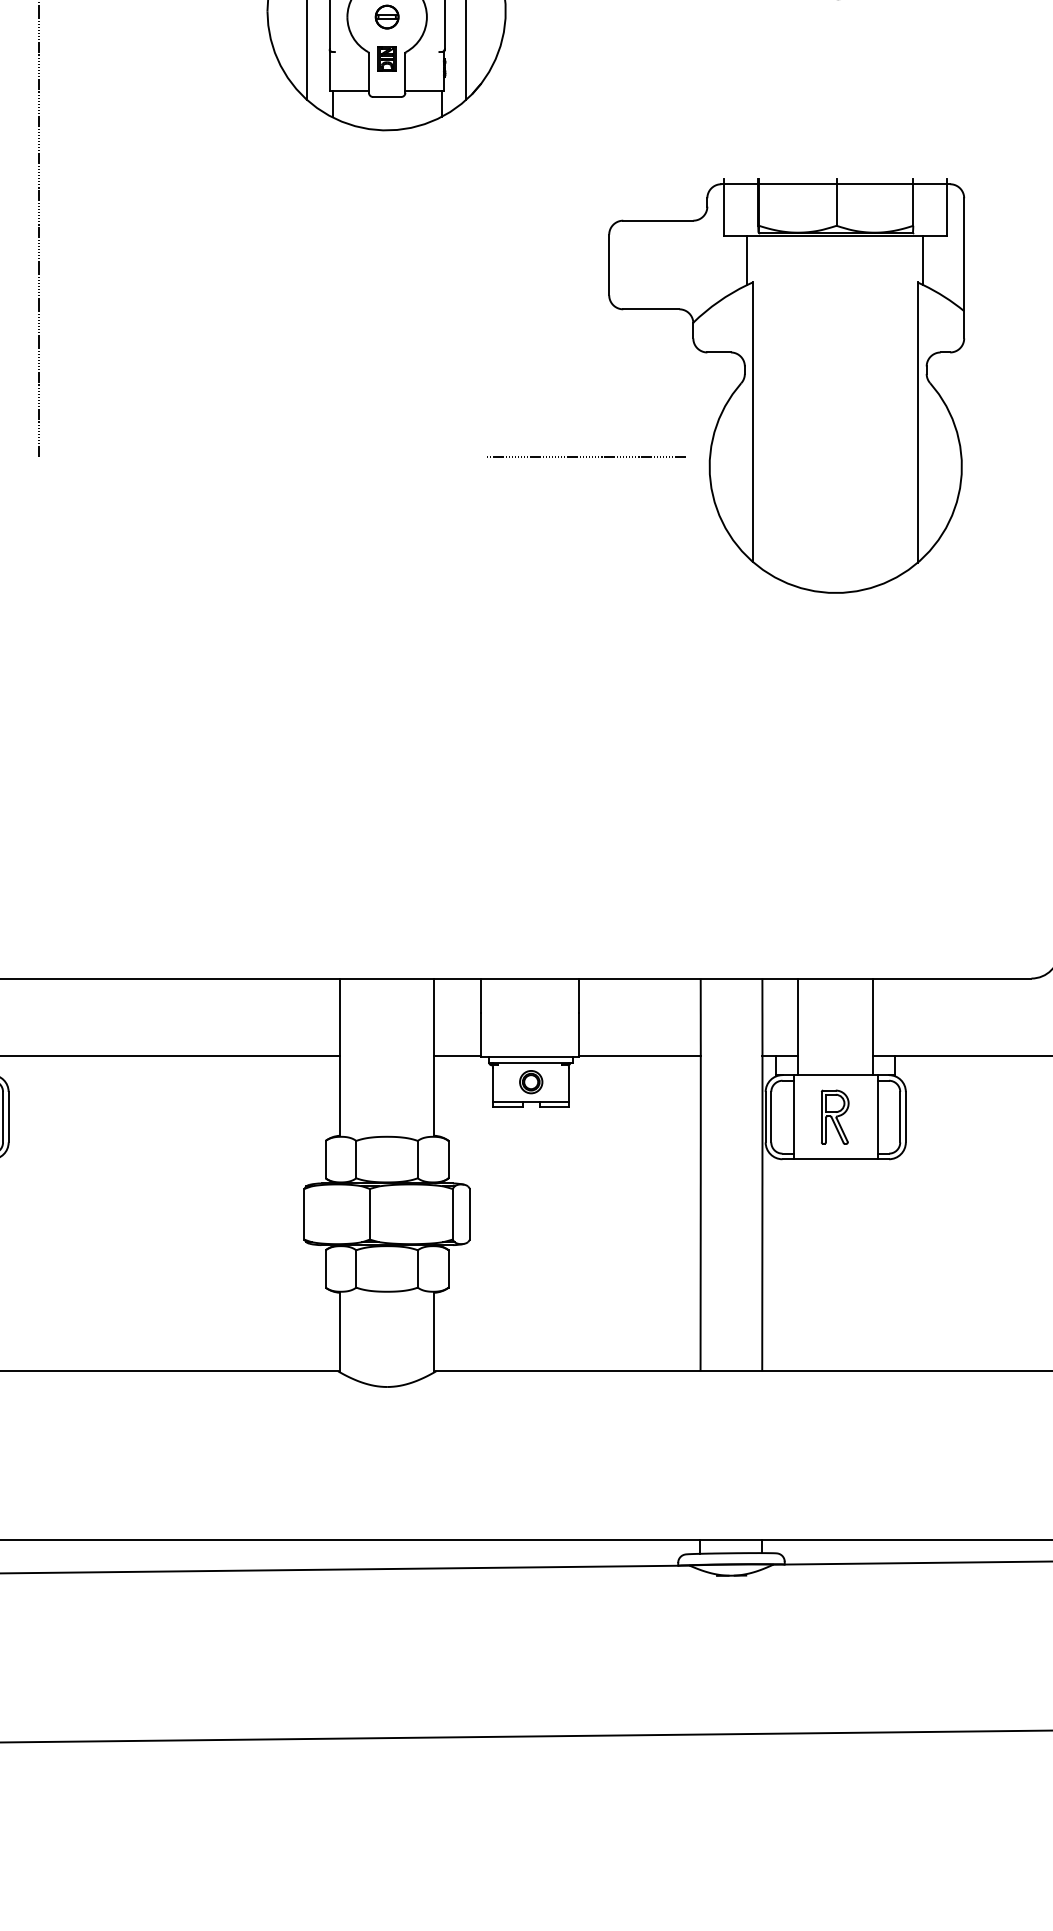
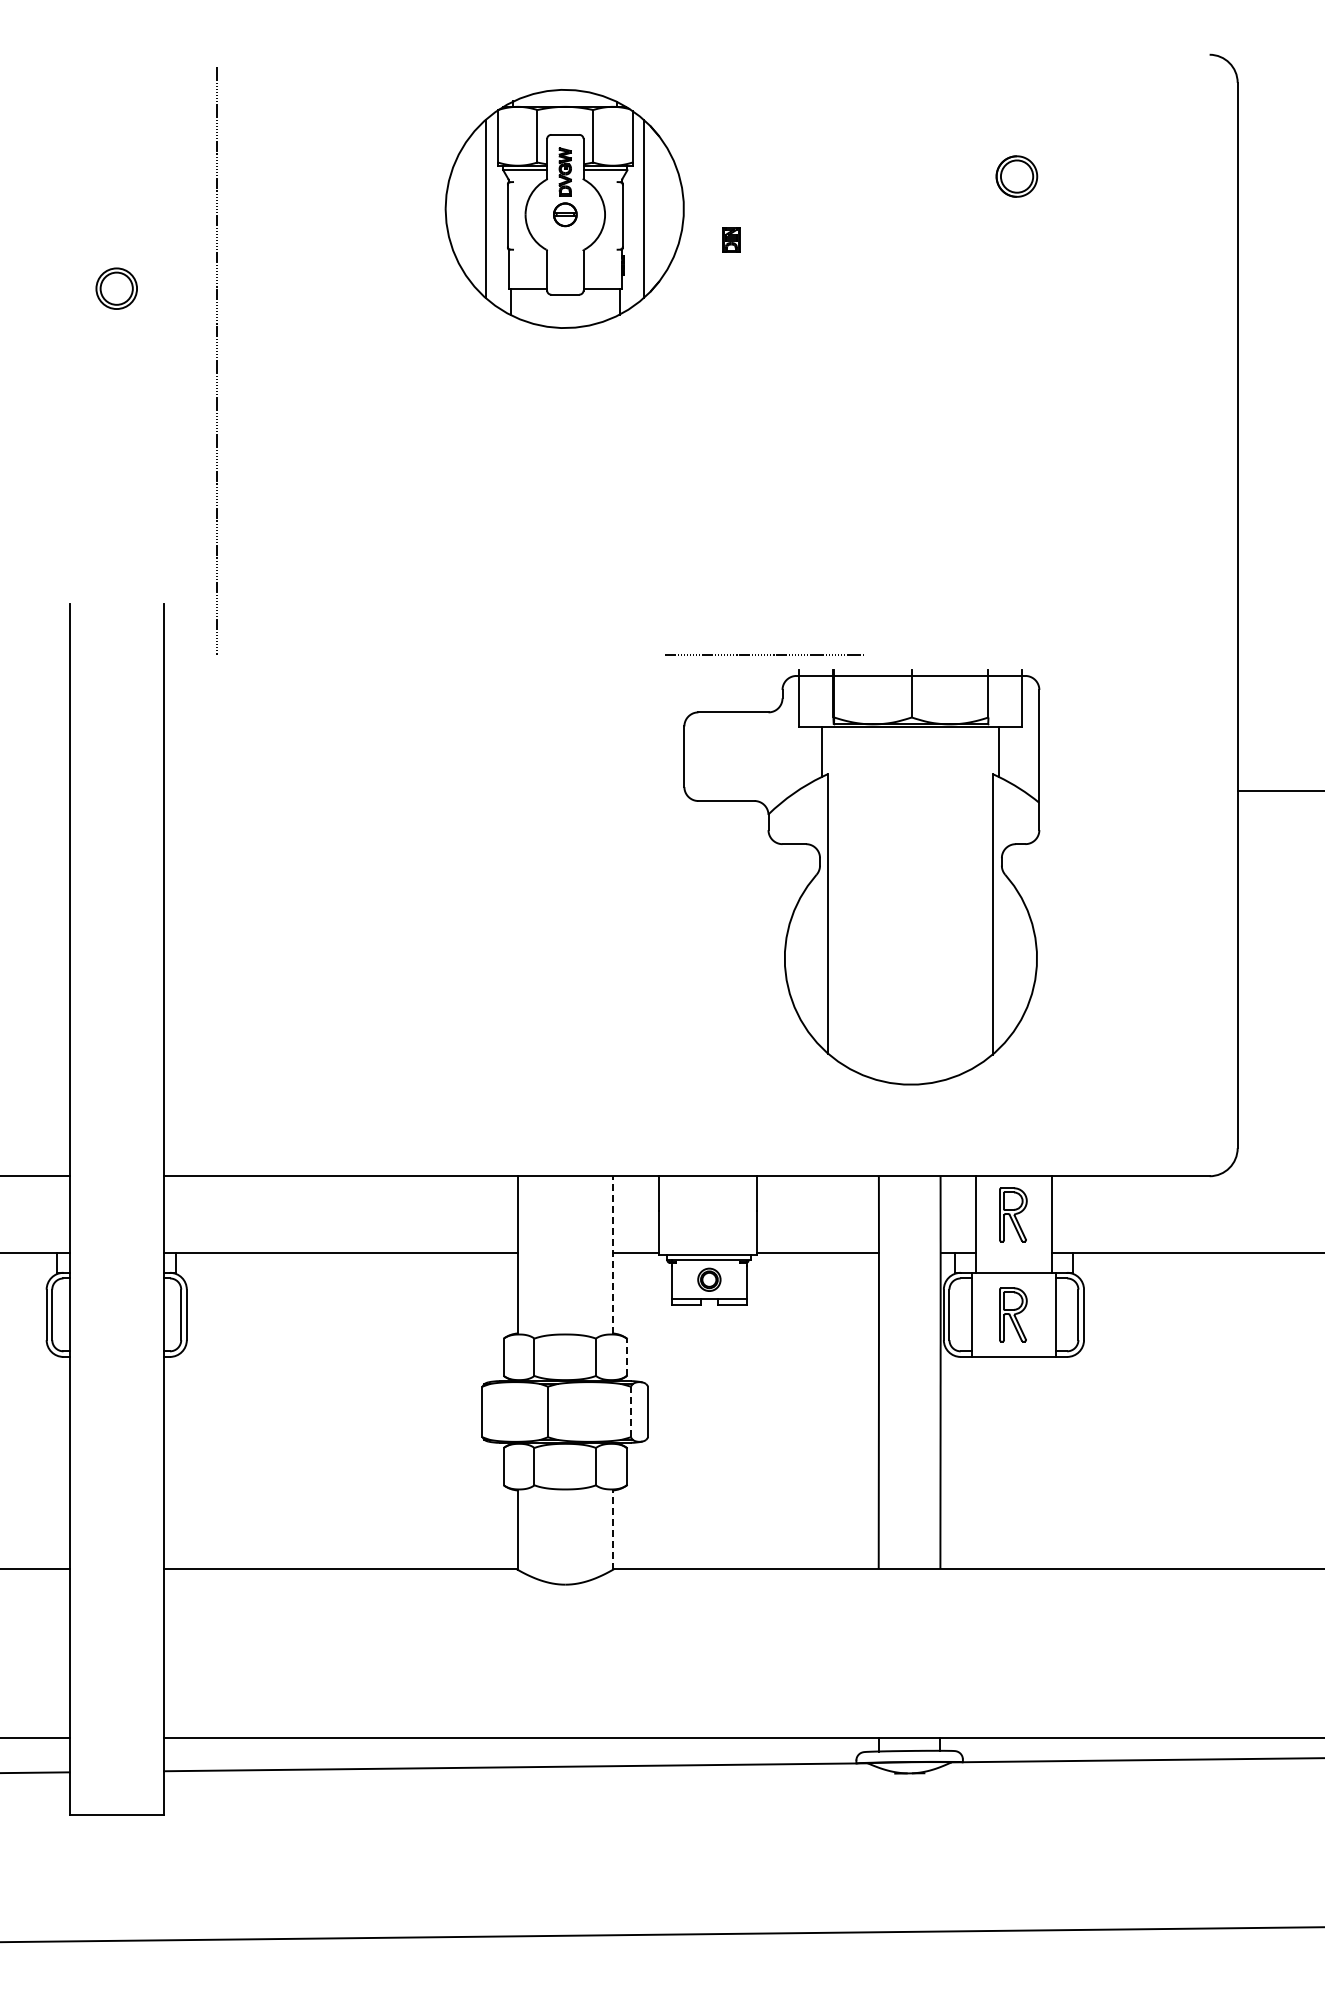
part: (387, 58) -> (731, 239), moved
part: (786, 385) -> (861, 877), moved
part: (835, 1016) -> (1013, 1214), added
line: (434, 1056) -> (612, 1254), solid -> dashed
line: (448, 1159) -> (626, 1357), solid -> dashed
line: (452, 1213) -> (630, 1411), solid -> dashed
line: (434, 1332) -> (612, 1530), solid -> dashed

